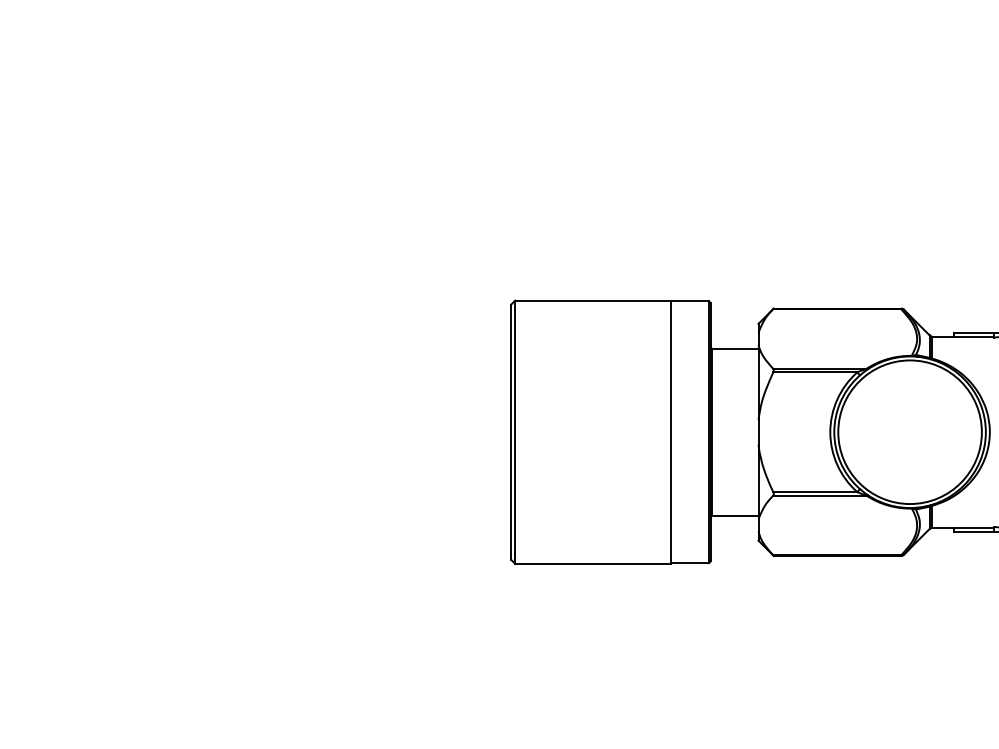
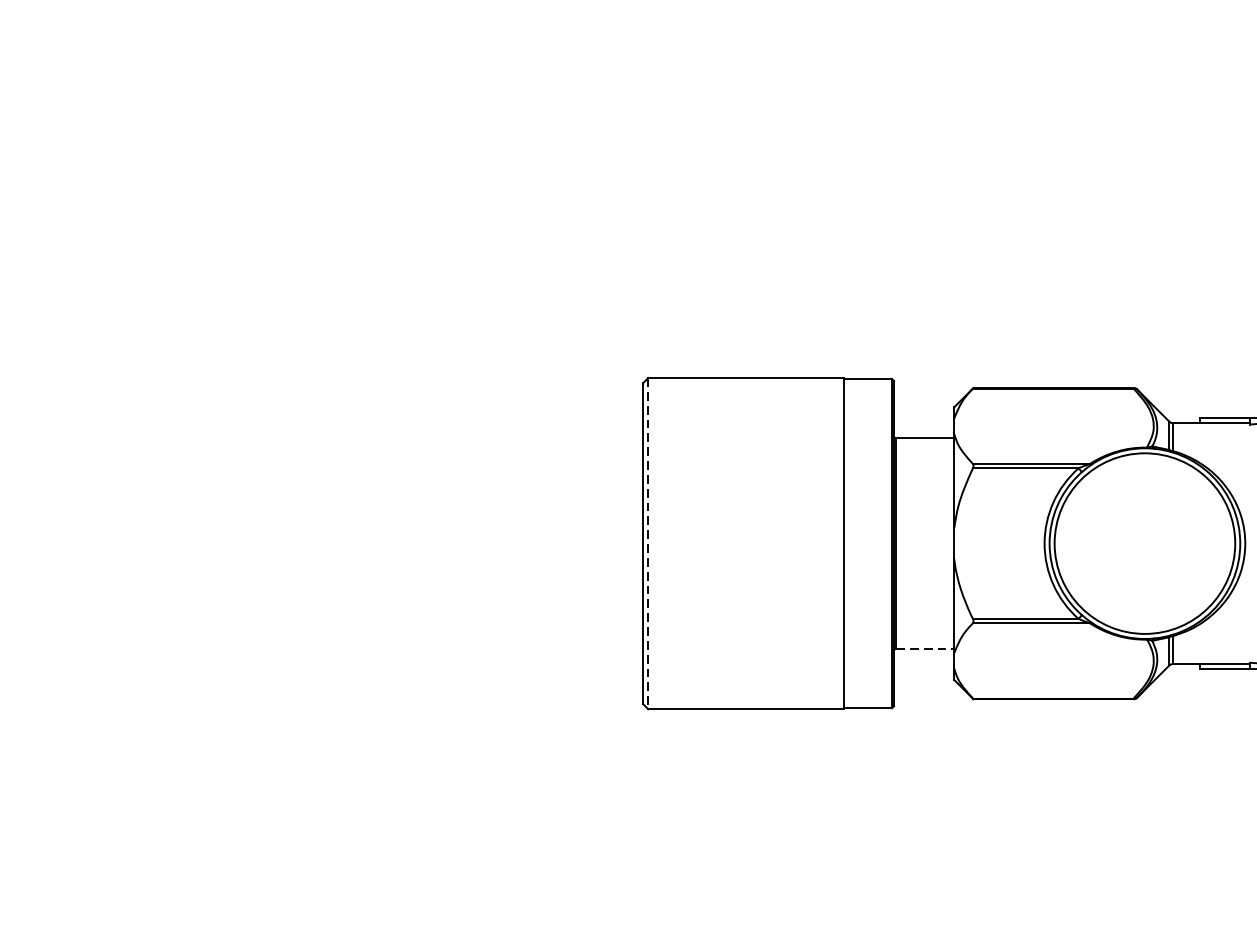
line: (515, 432) -> (648, 543), solid -> dashed
line: (735, 515) -> (925, 648), solid -> dashed

